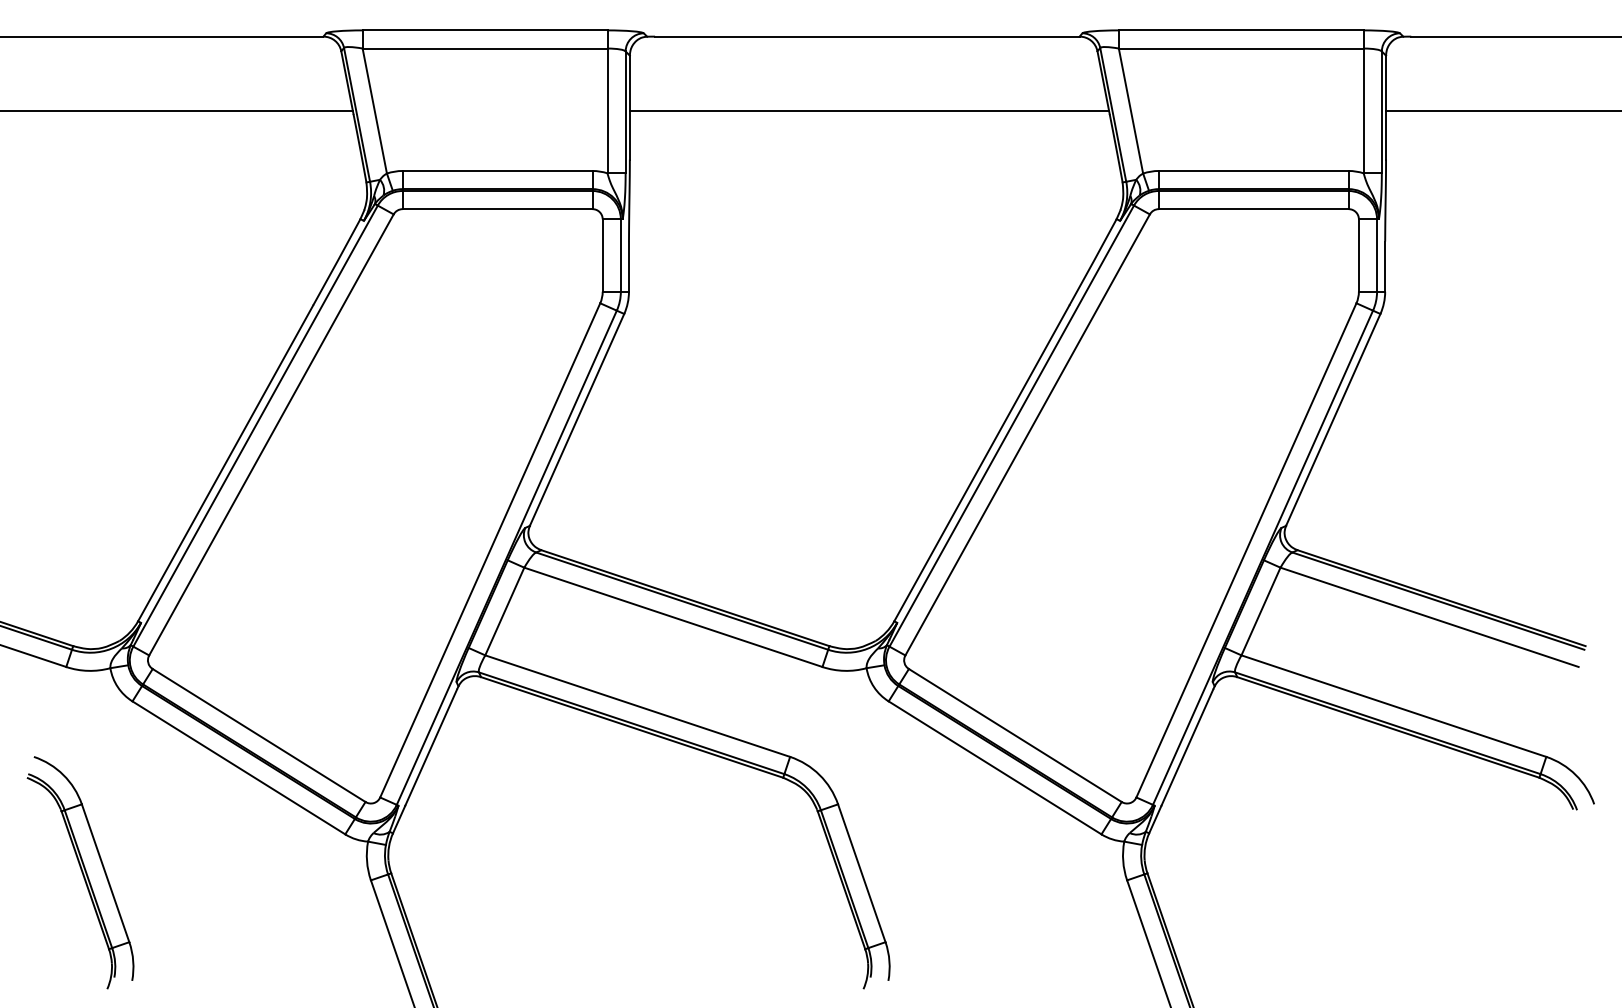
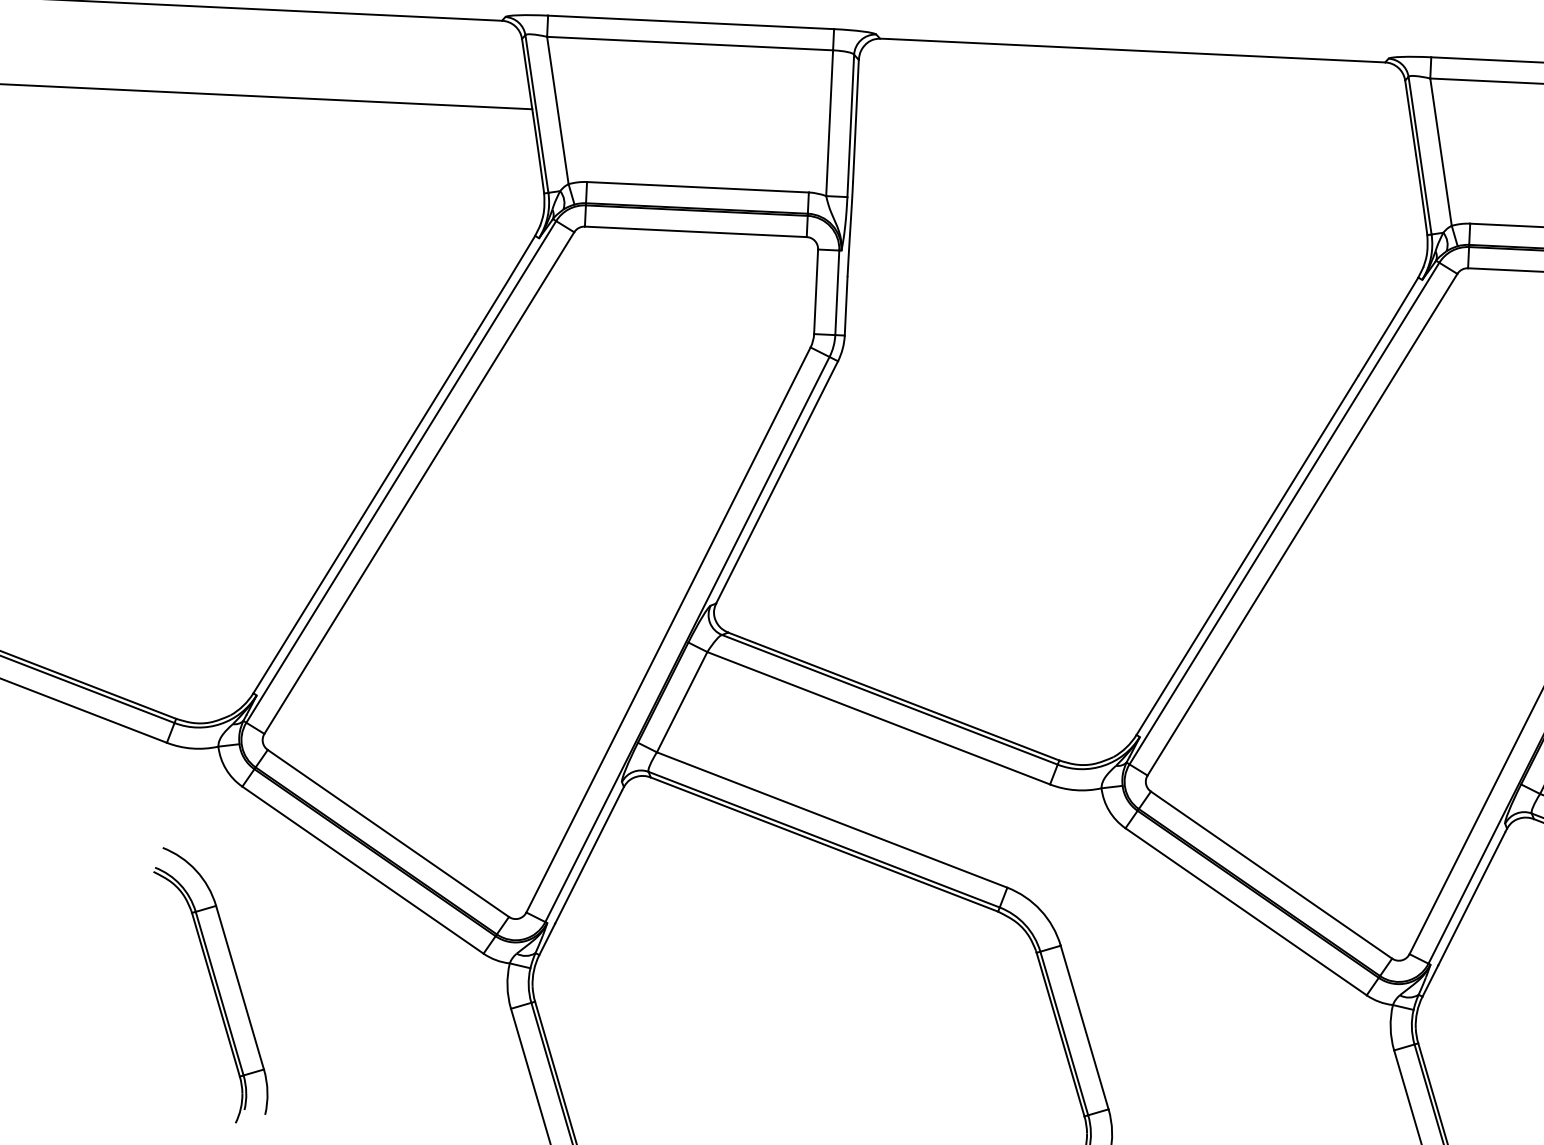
line: (869, 111) -> (1135, 138), removed
part: (80, 872) -> (210, 985), moved

